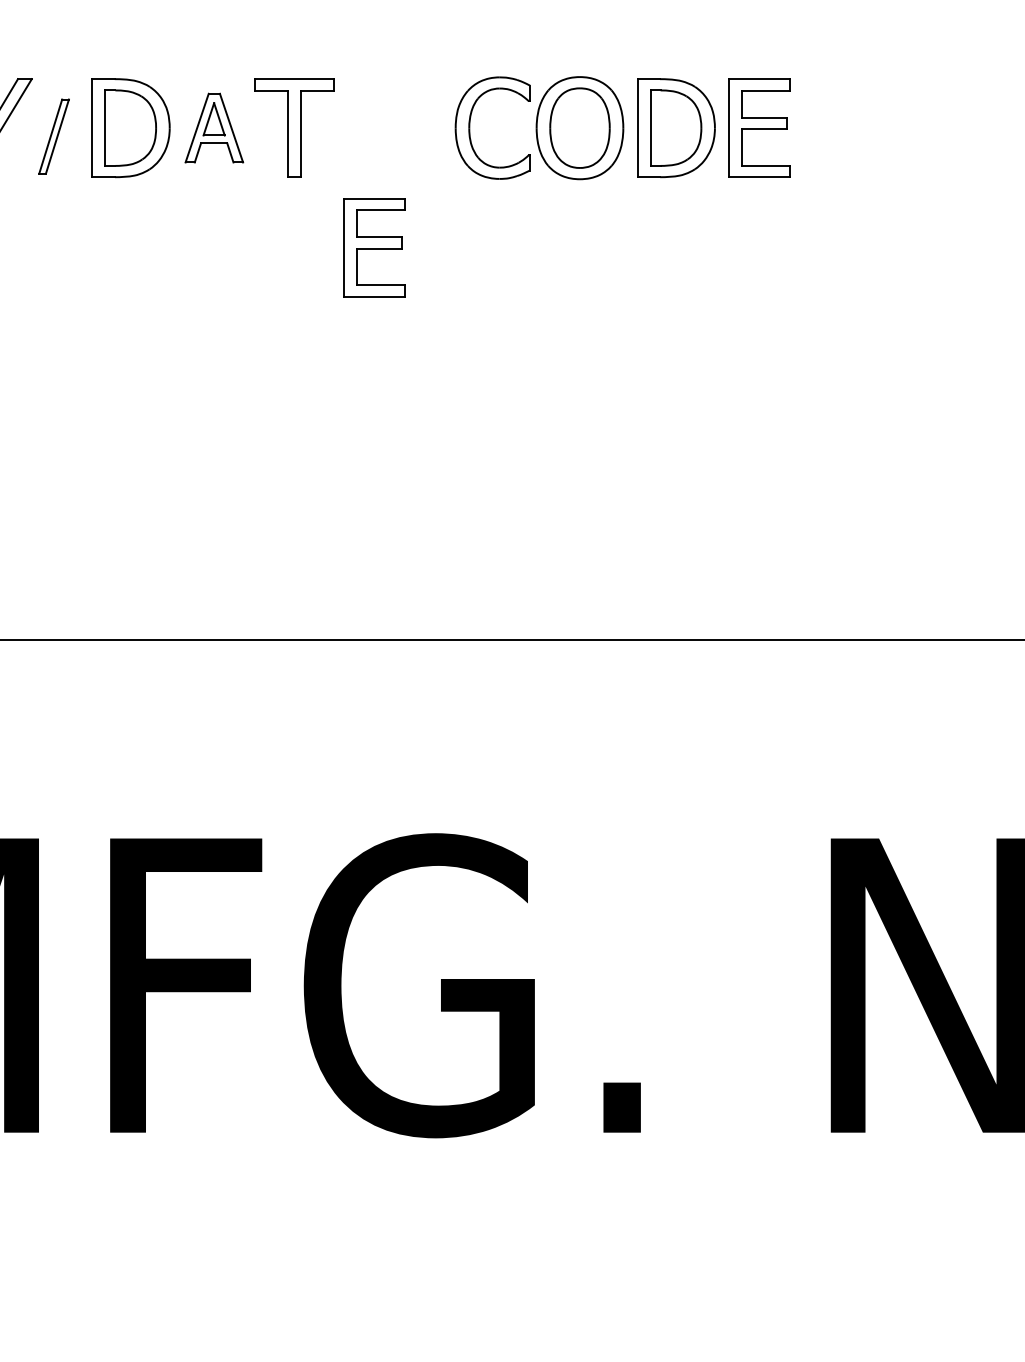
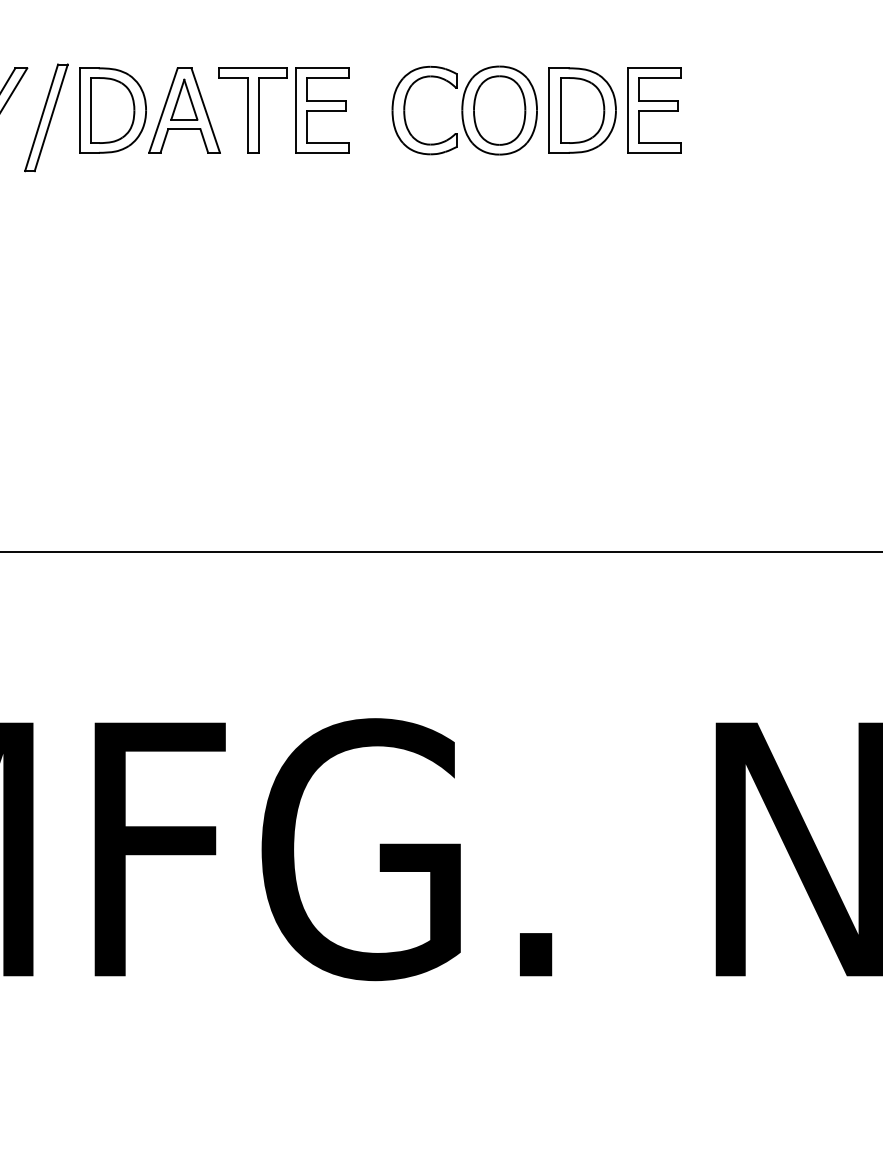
part: (214, 128) -> (184, 110), size x1.43
part: (54, 136) -> (46, 117), size x1.67
part: (374, 247) -> (322, 110), moved

